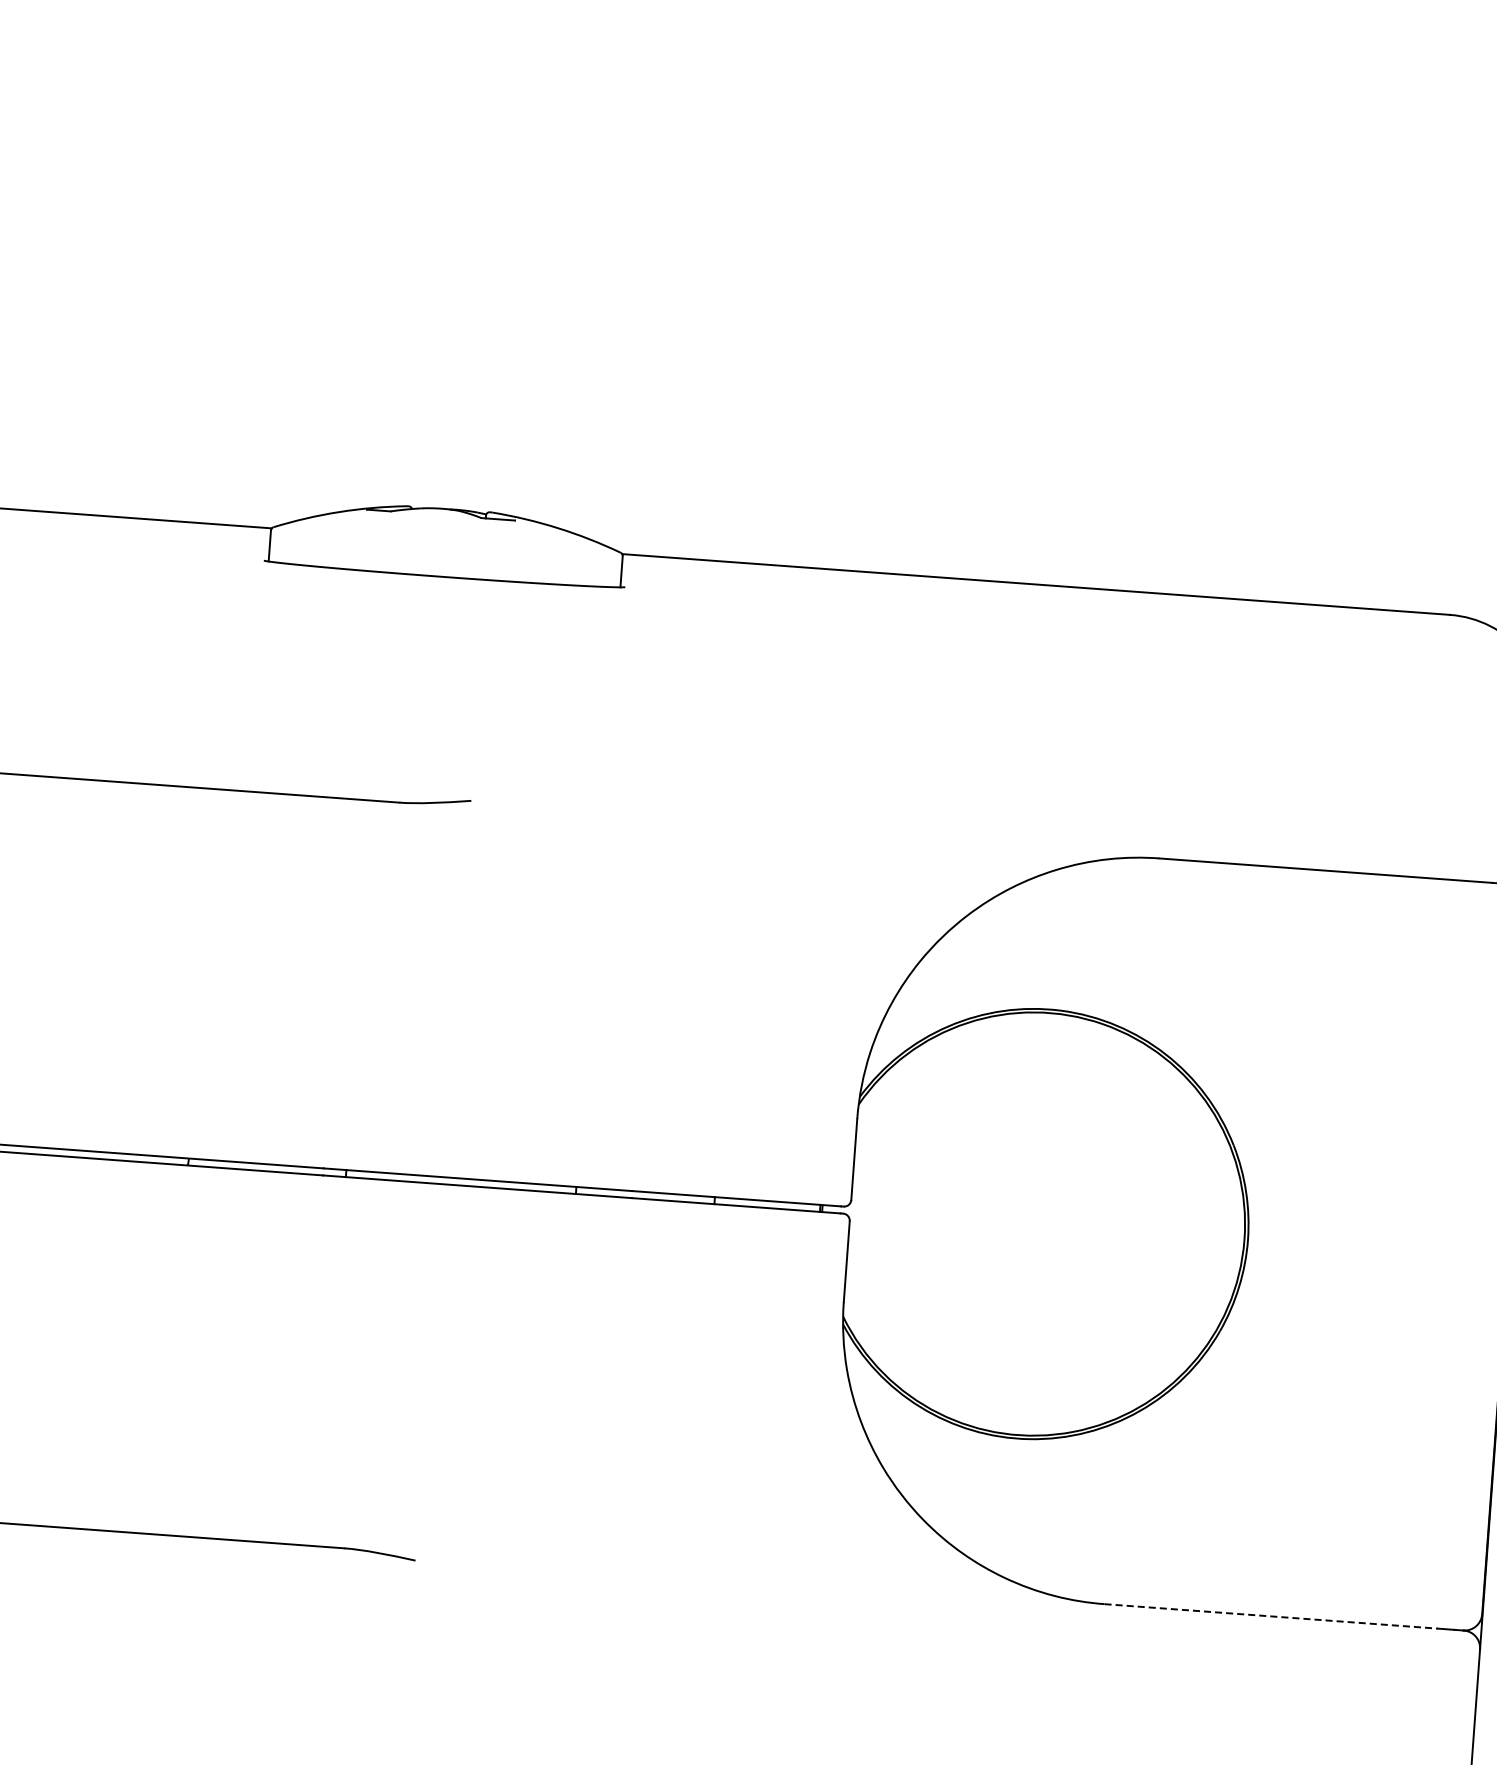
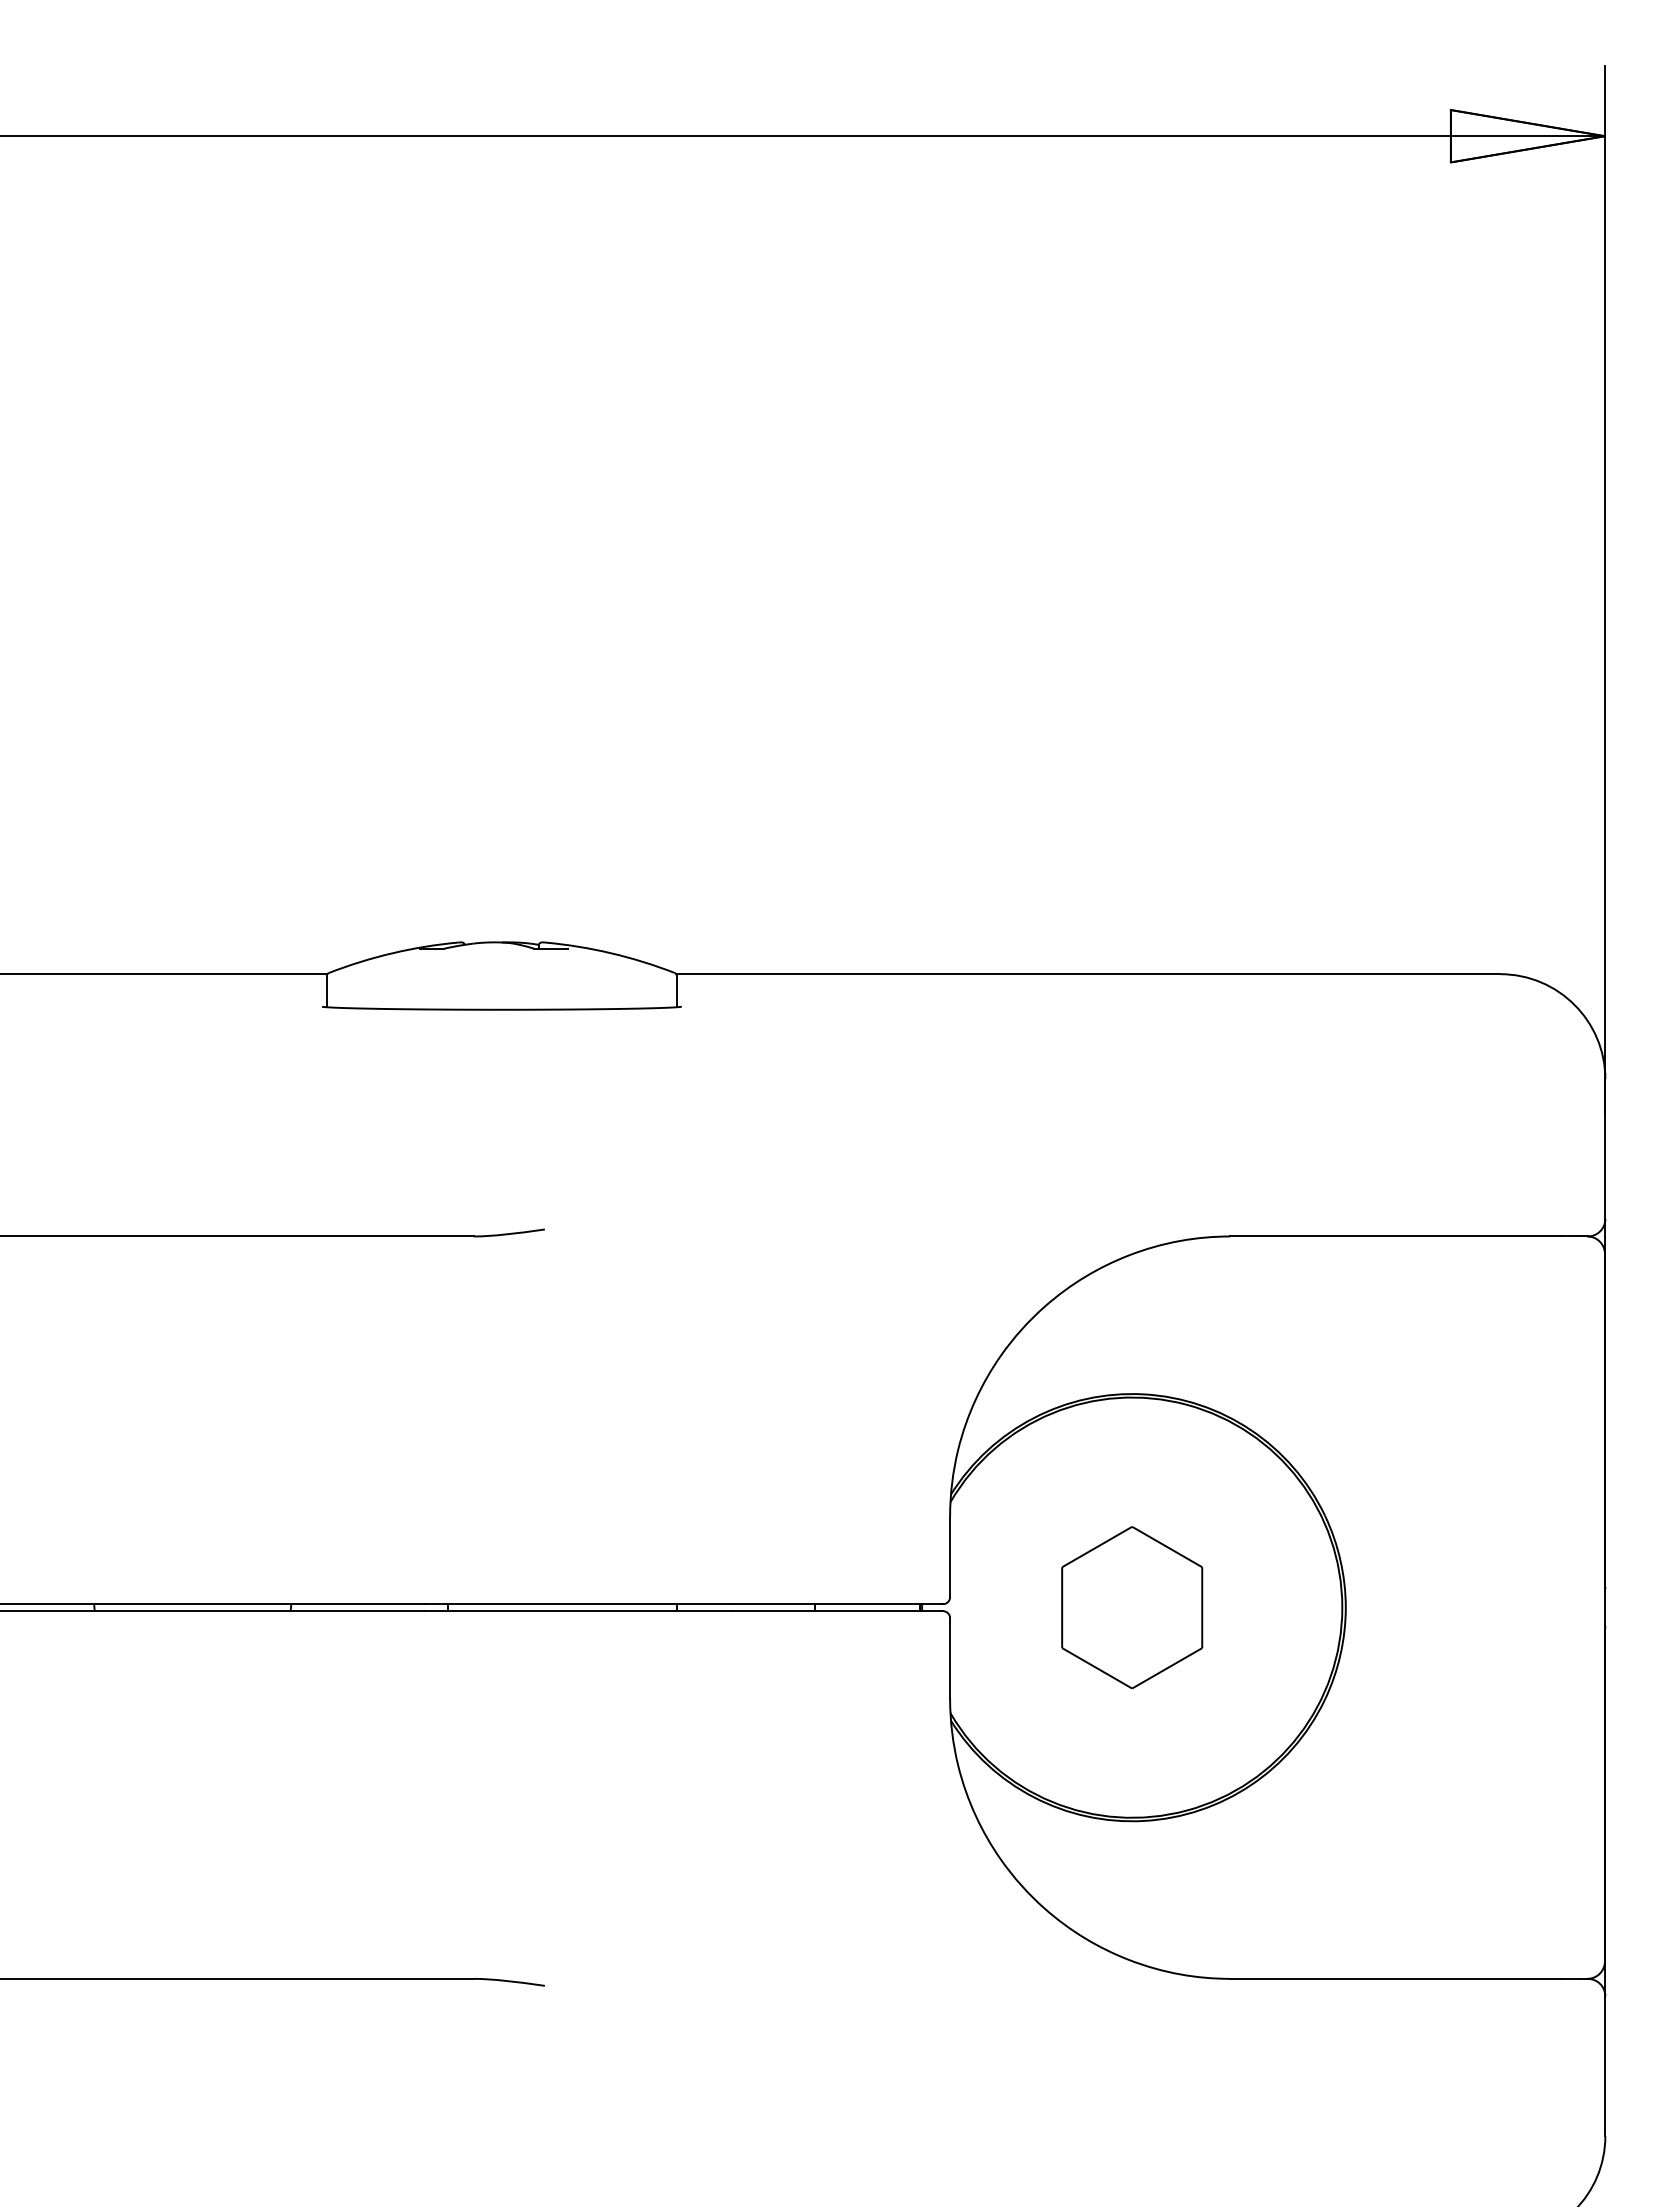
part: (1033, 1223) -> (1132, 1607), added
line: (1271, 1616) -> (1396, 1978), dashed -> solid

